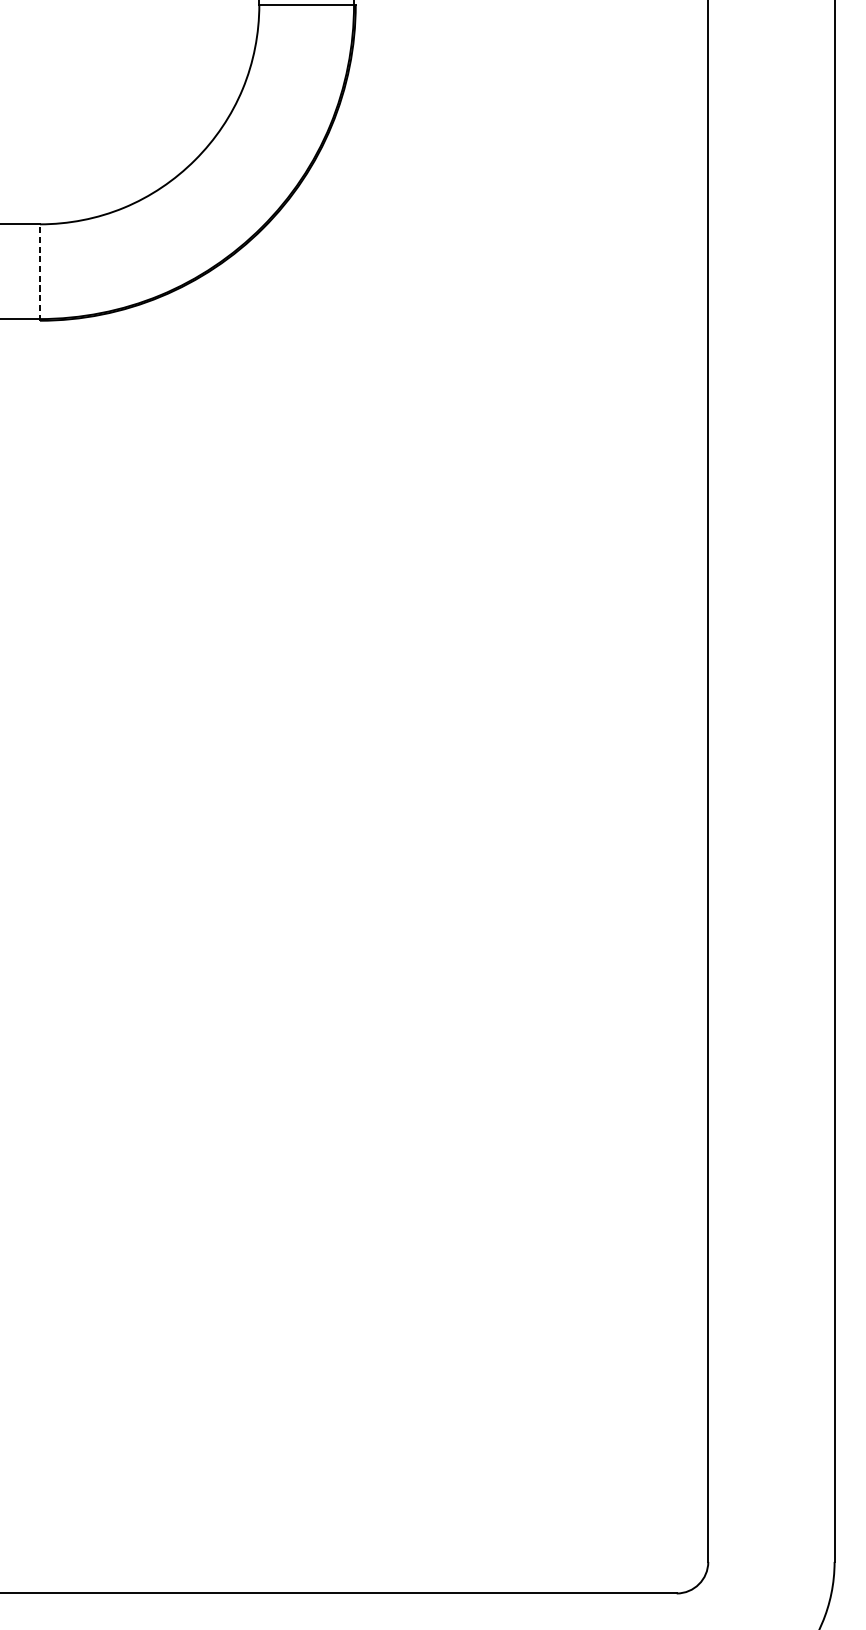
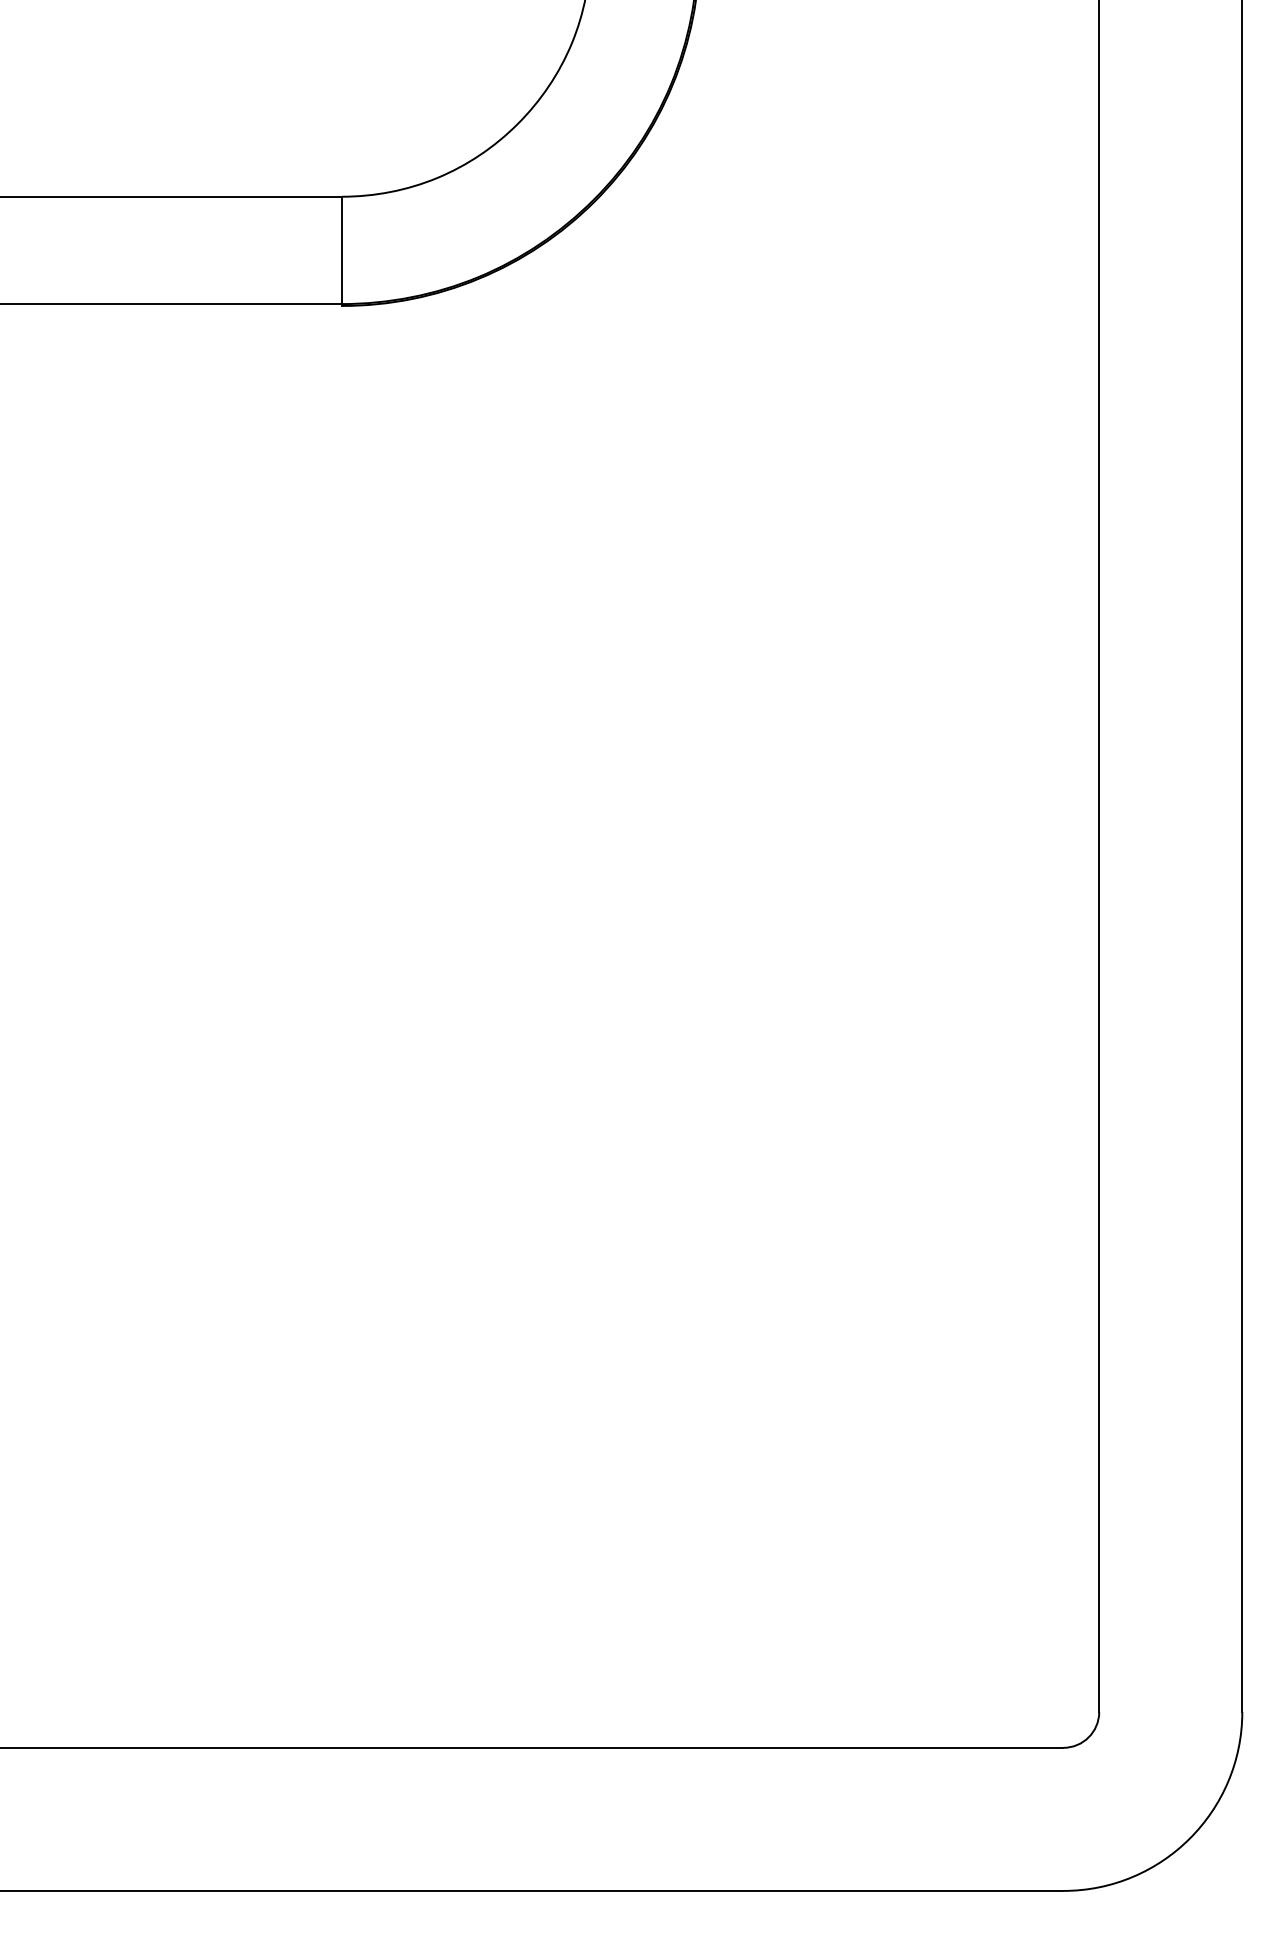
line: (40, 272) -> (342, 251), dashed -> solid

